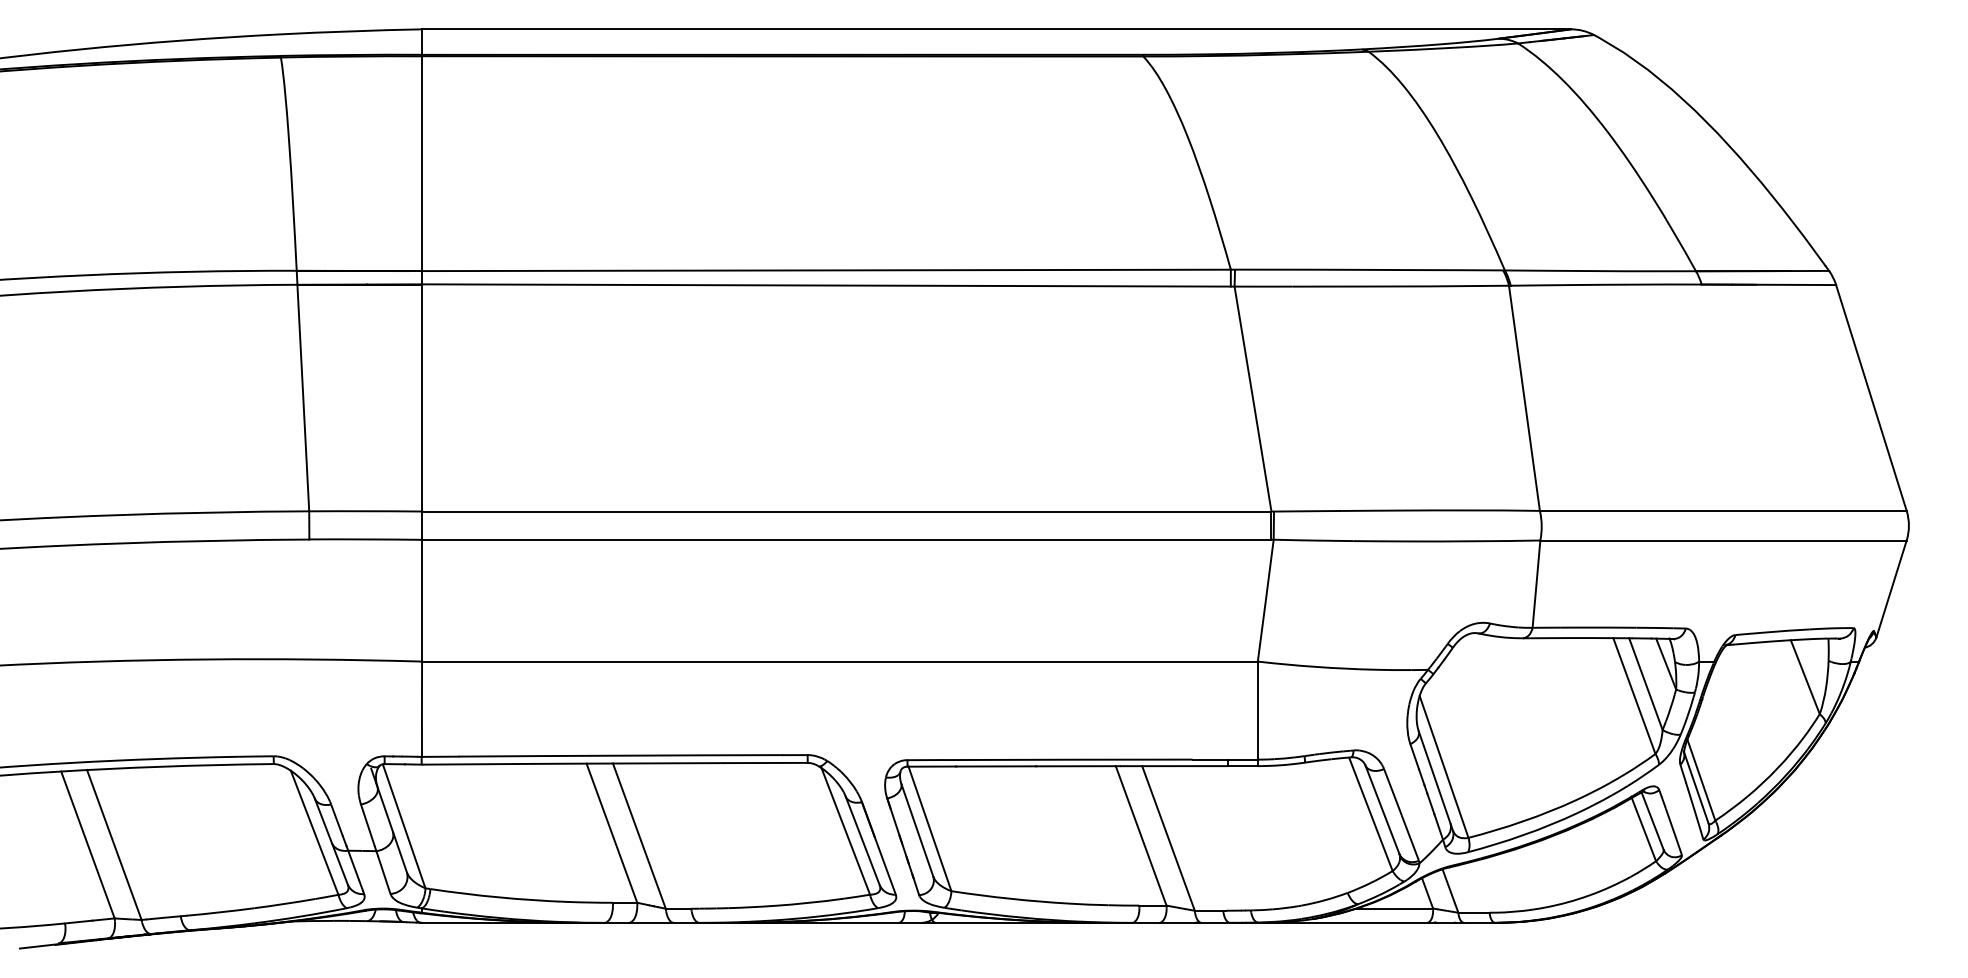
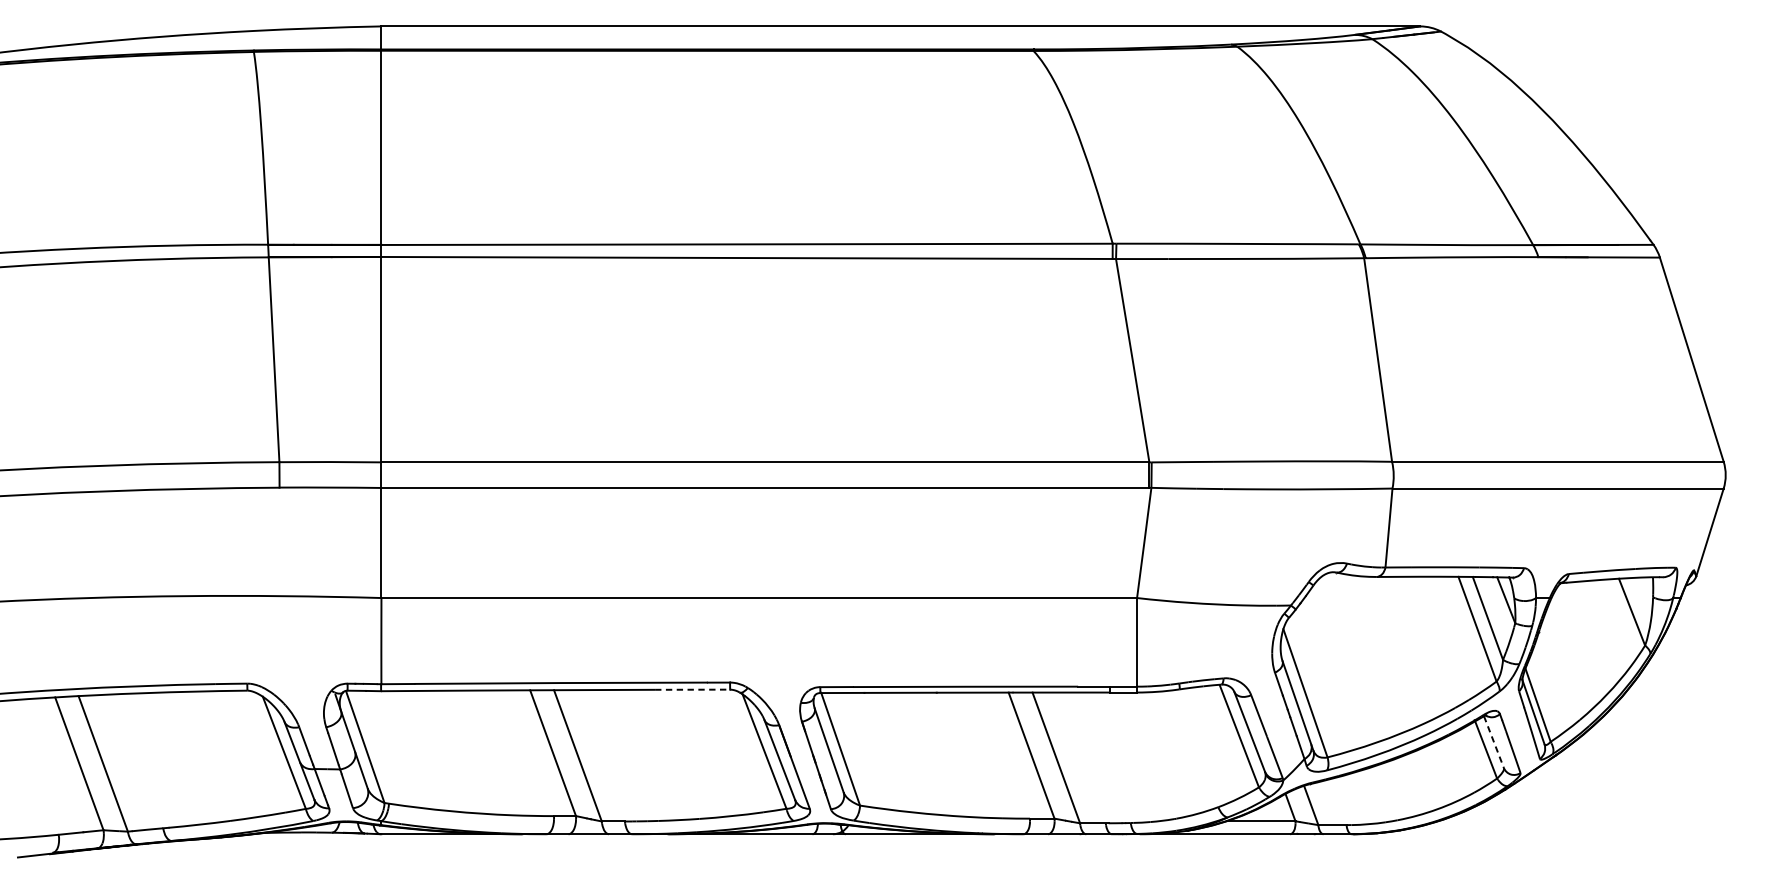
line: (766, 763) -> (692, 690), solid -> dashed
line: (1652, 820) -> (1493, 741), solid -> dashed

